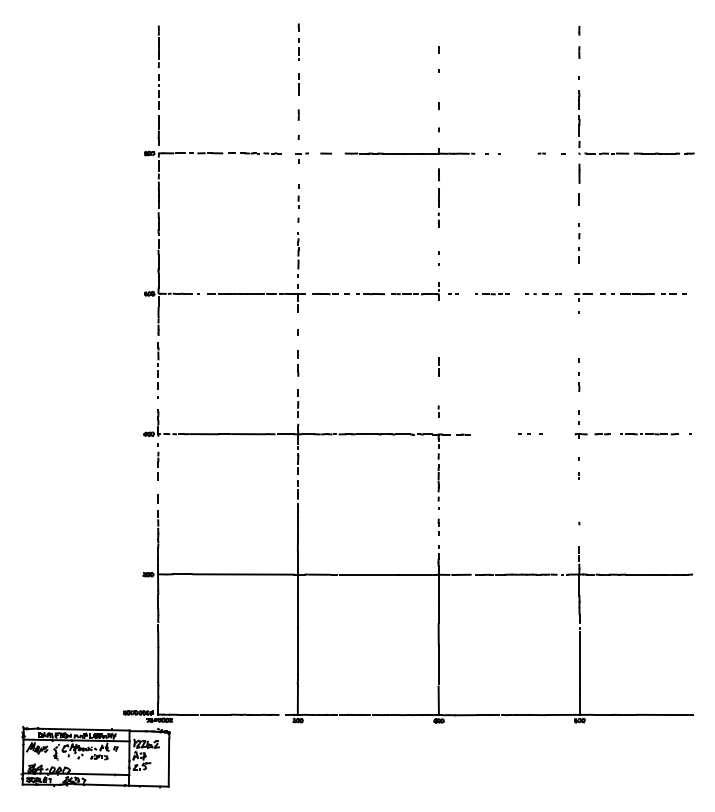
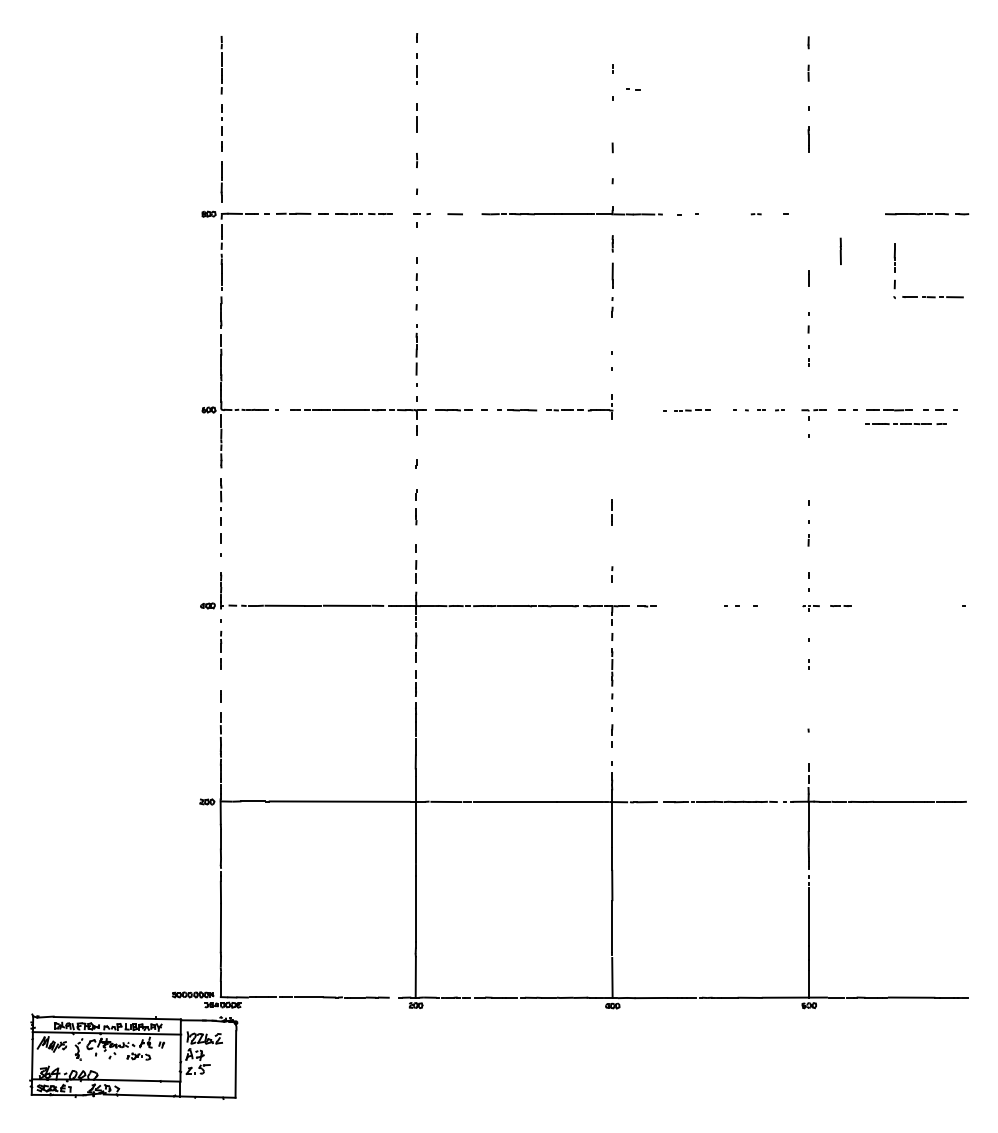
part: (603, 153) -> (928, 296), moved
line: (579, 173) -> (840, 250), moved
part: (453, 294) -> (633, 89), moved
line: (648, 433) -> (905, 423), moved

